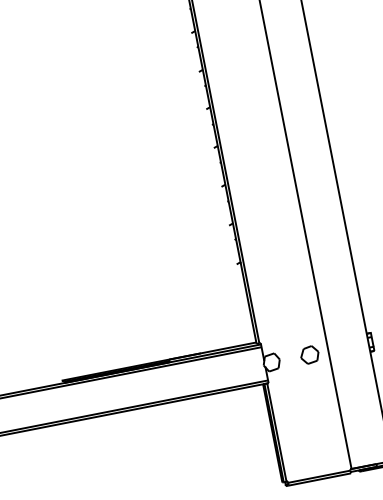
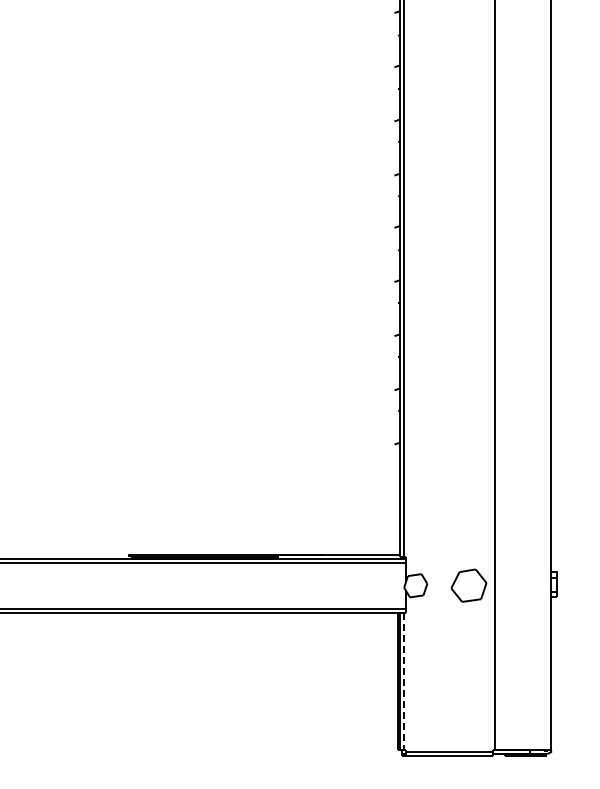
part: (309, 354) -> (468, 585), size x1.4
line: (277, 432) -> (404, 681), solid -> dashed

